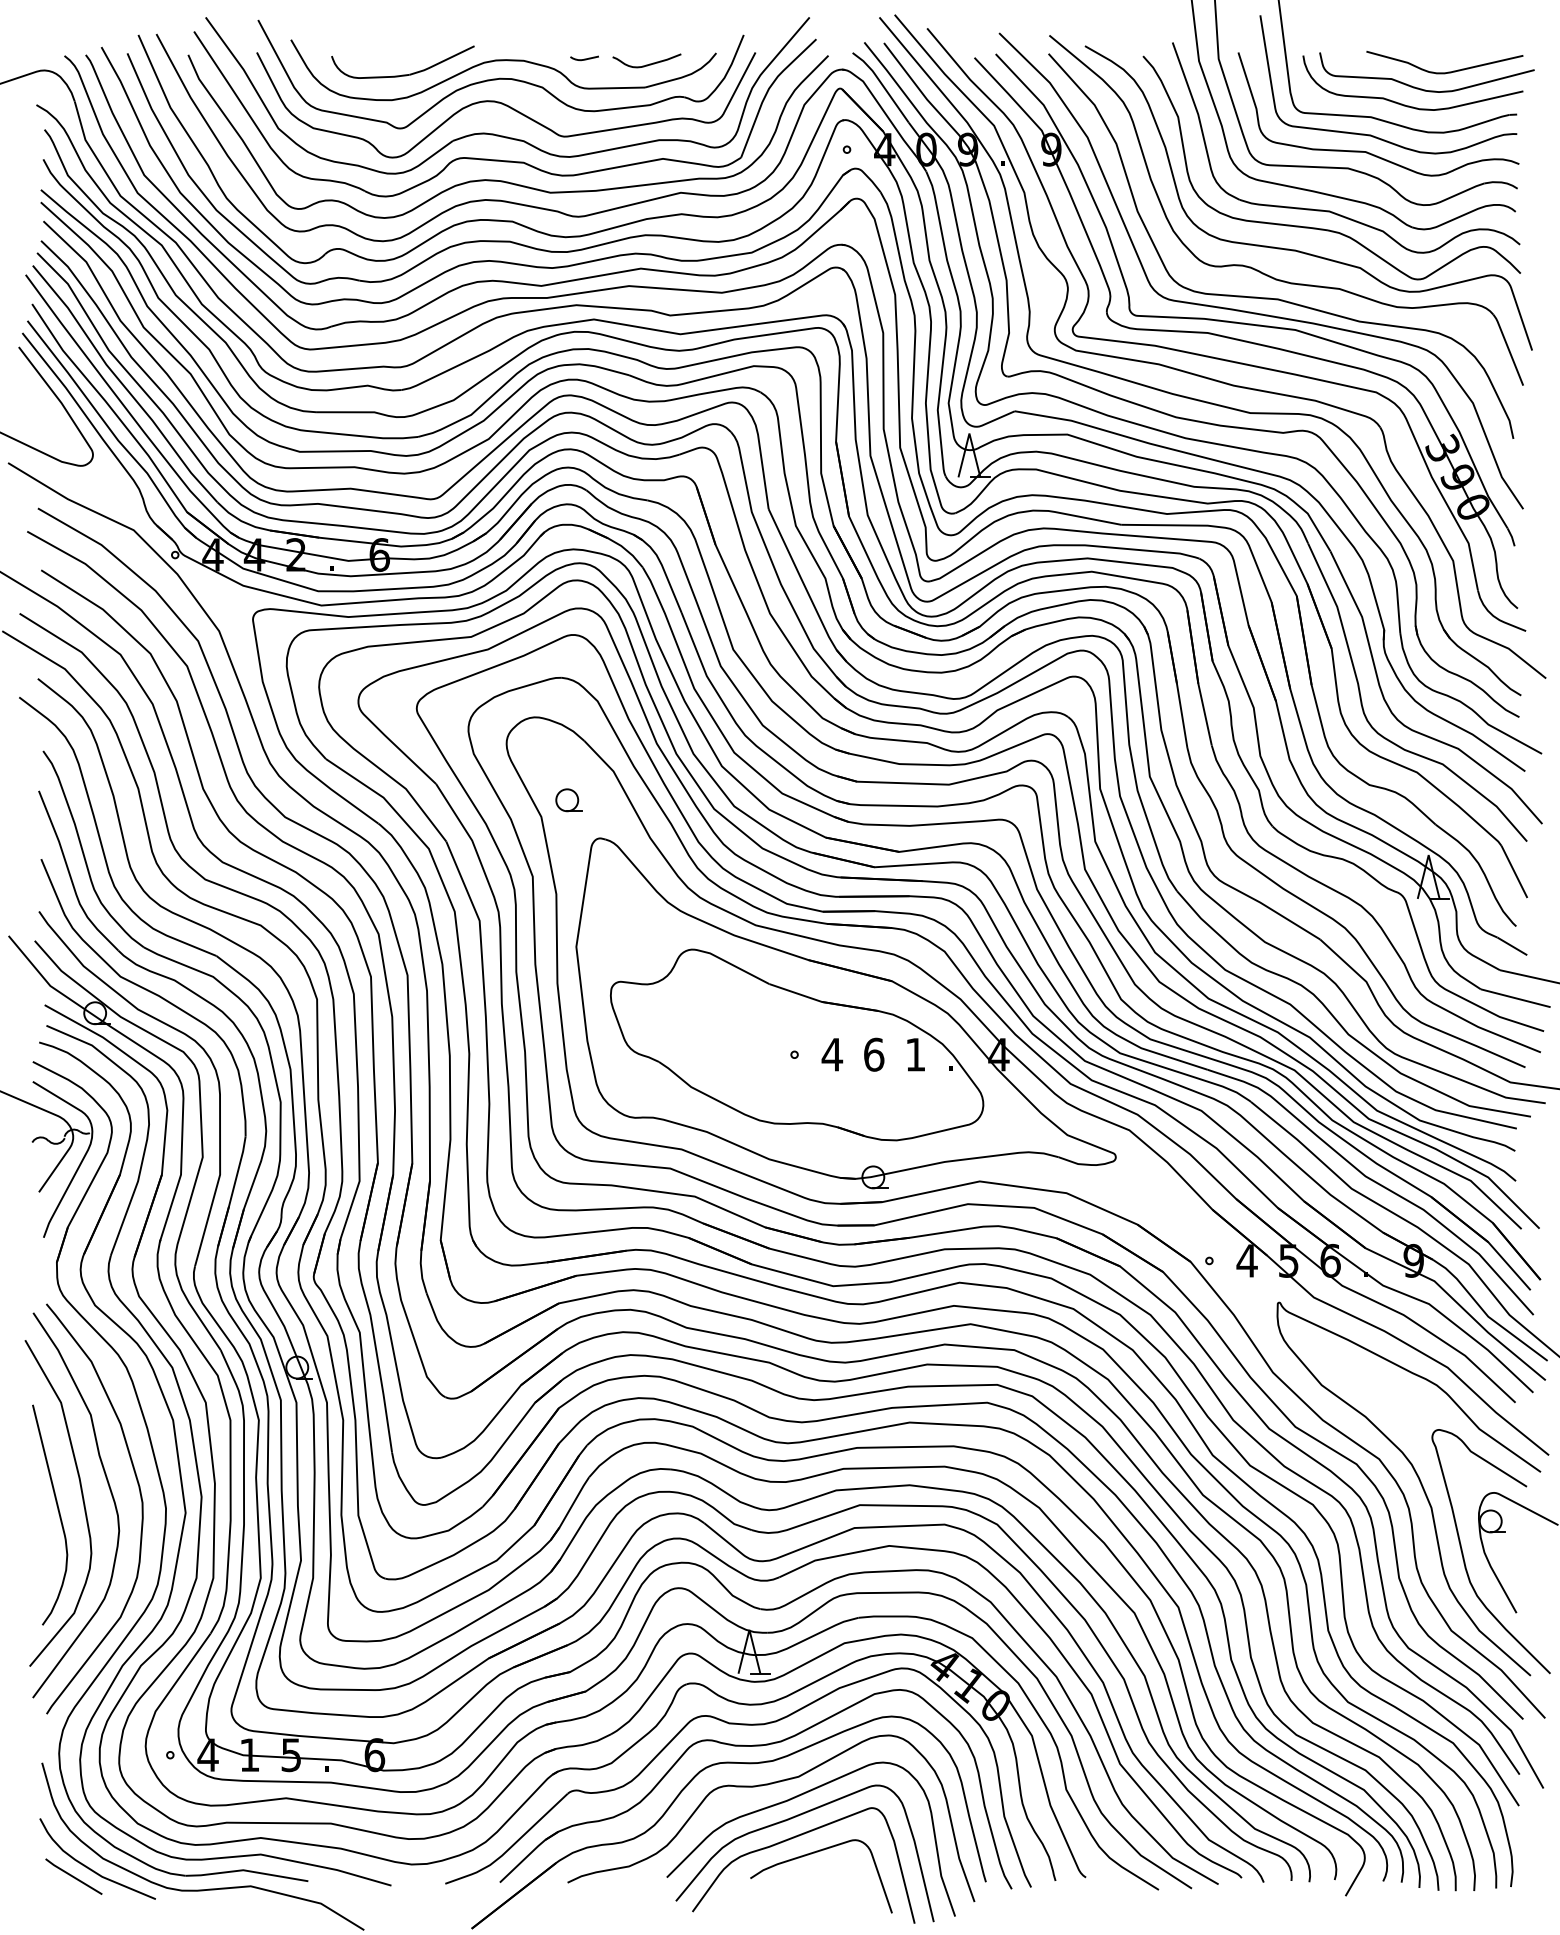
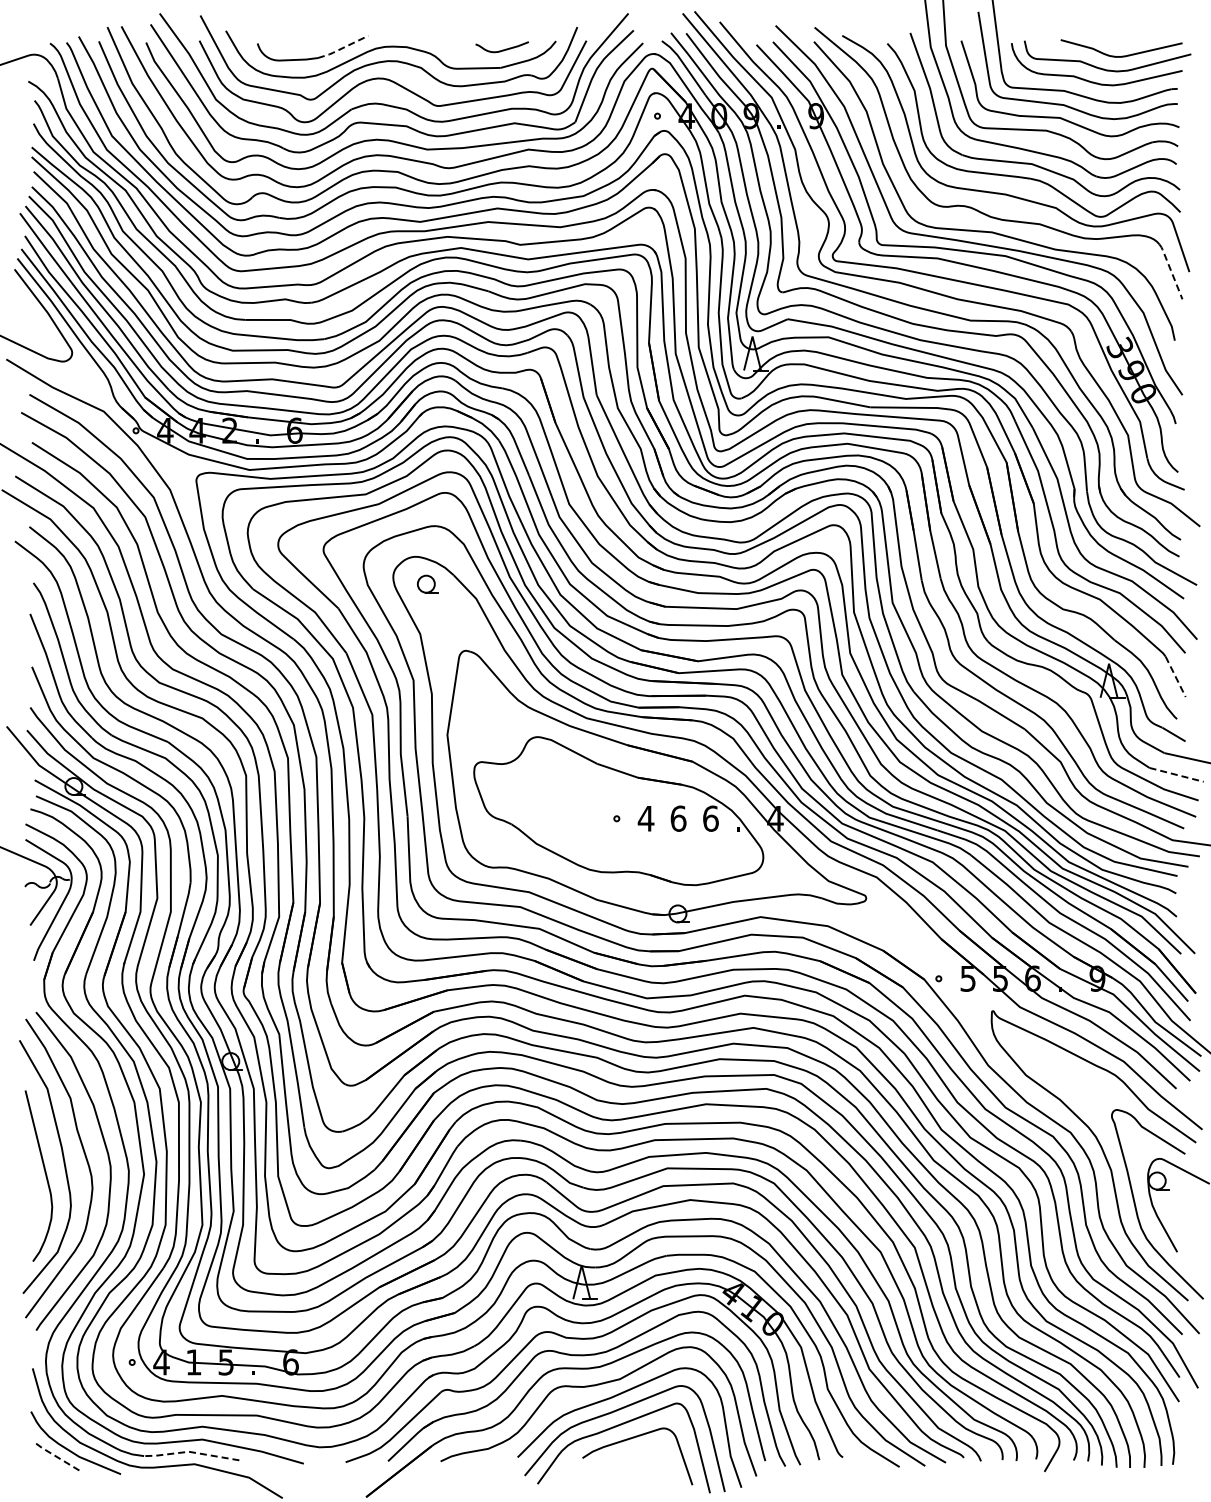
curve: (584, 58) -> (453, 45), removed
line: (441, 62) -> (342, 48), solid -> dashed
line: (1509, 348) -> (1171, 270), solid -> dashed
part: (568, 799) -> (427, 583), moved
line: (1514, 871) -> (1175, 676), solid -> dashed
line: (1515, 997) -> (1176, 774), solid -> dashed
text: (915, 1054) -> (710, 818), 1 -> 6
text: (1246, 1260) -> (967, 978), 4 -> 5
line: (245, 1871) -> (190, 1452), solid -> dashed
line: (72, 1876) -> (56, 1456), solid -> dashed

